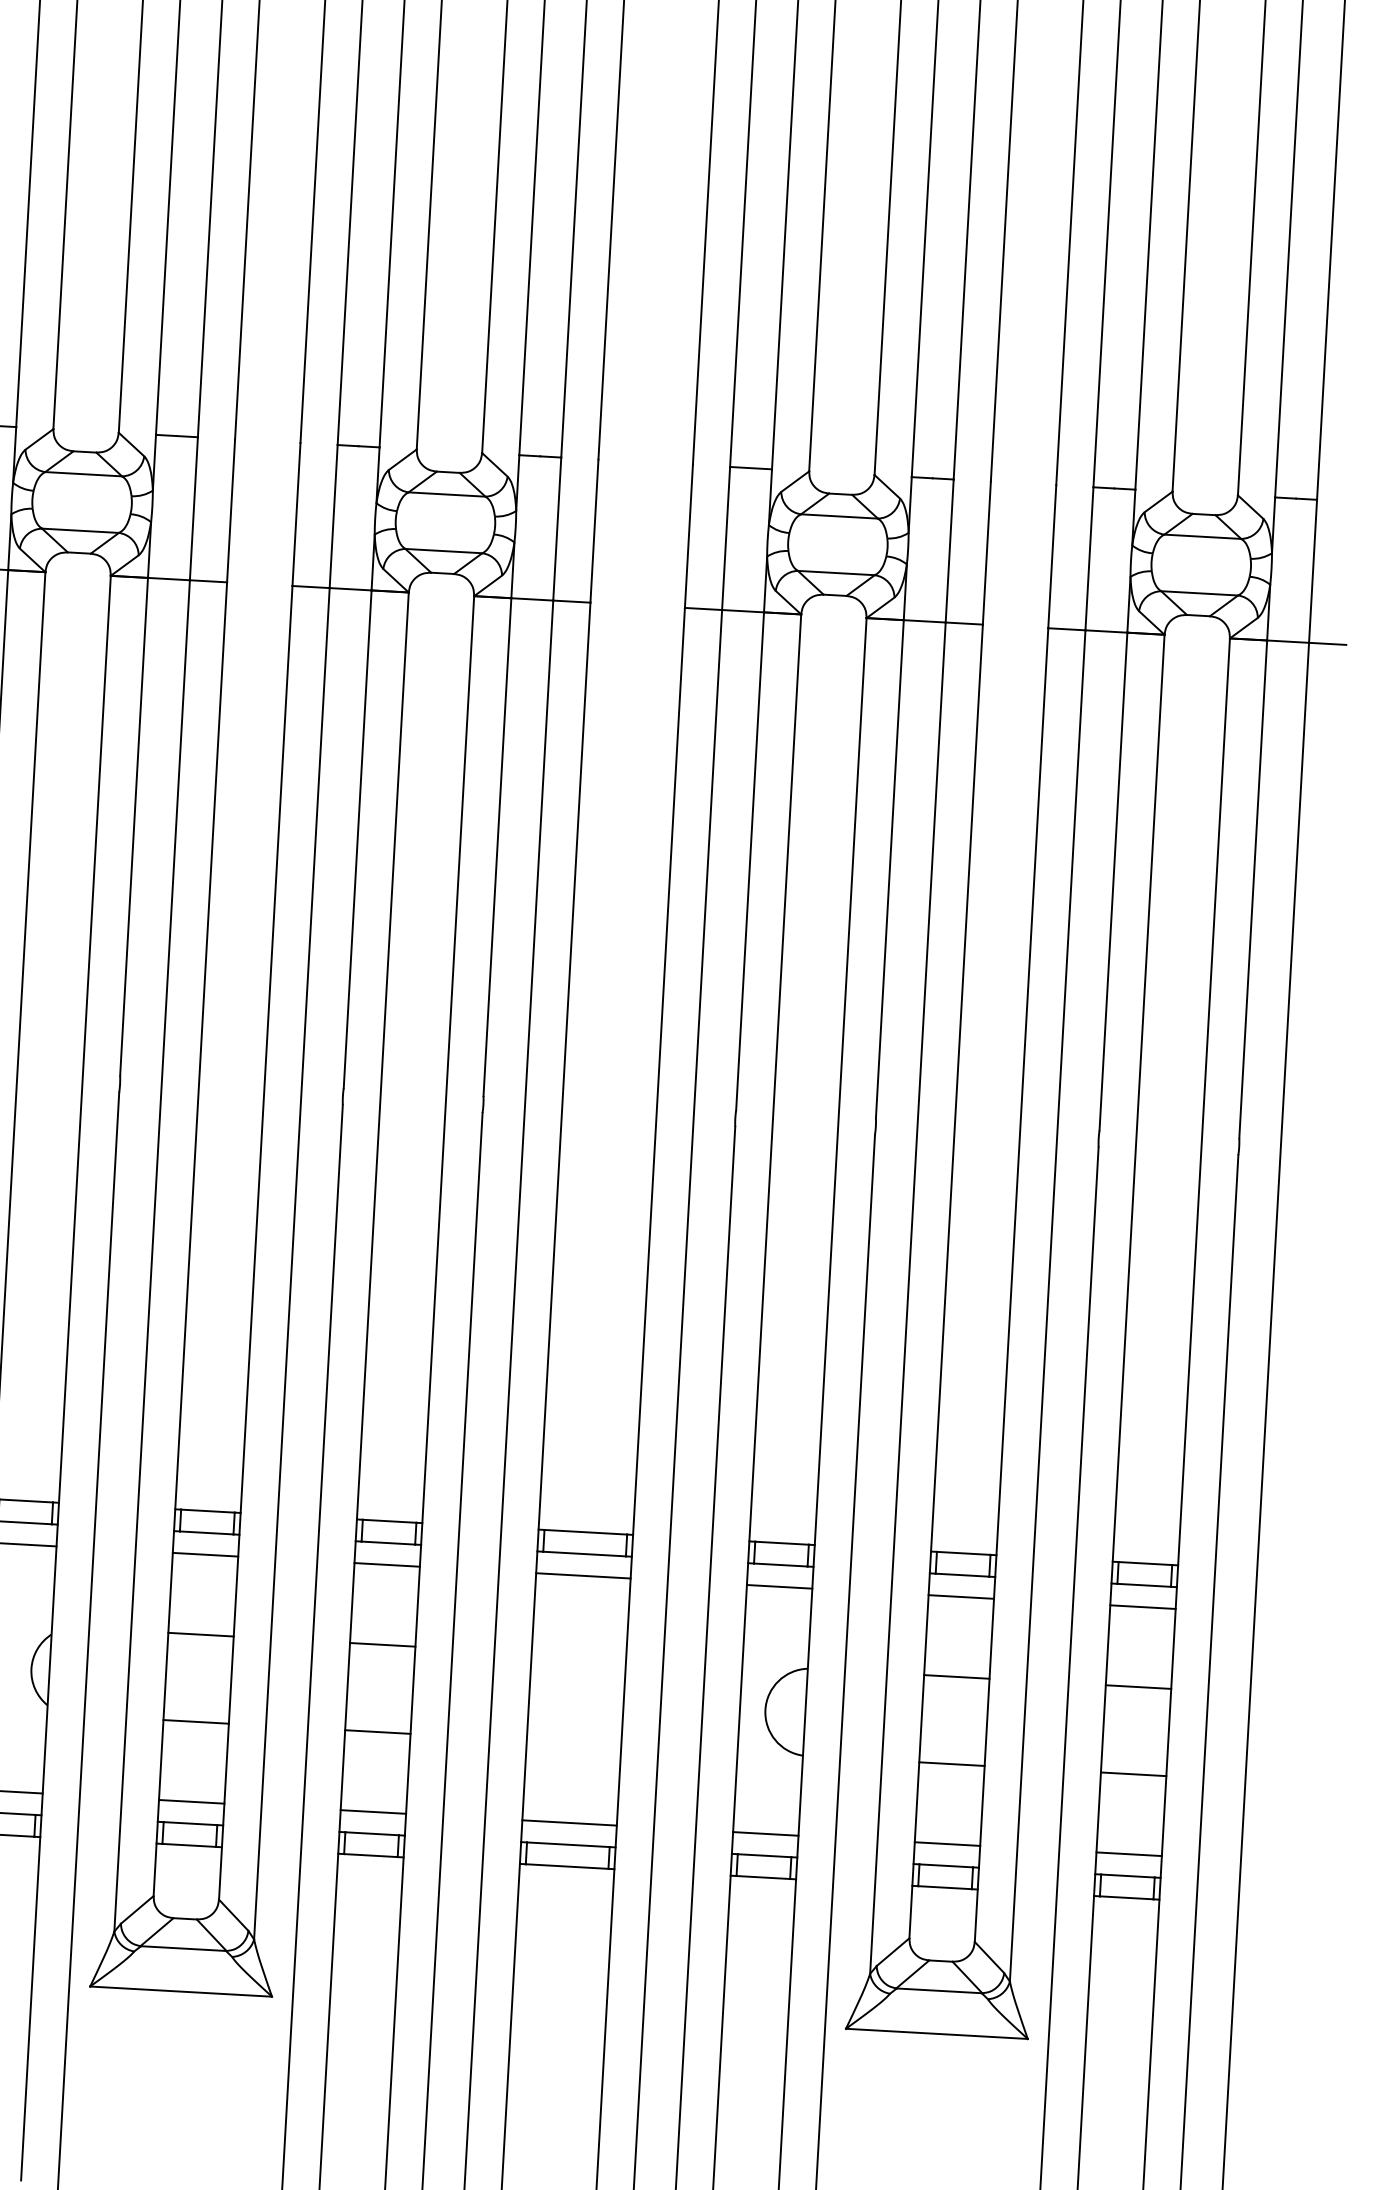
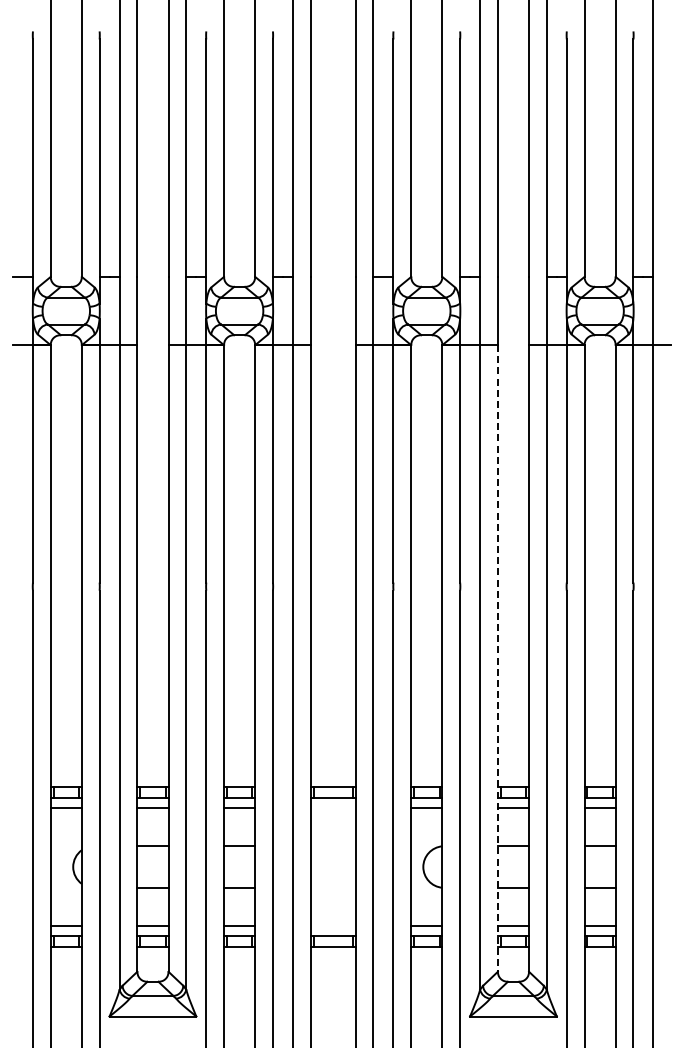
line: (945, 1281) -> (497, 658), solid -> dashed
line: (581, 1576) -> (332, 808), removed
line: (568, 1821) -> (332, 925), removed

